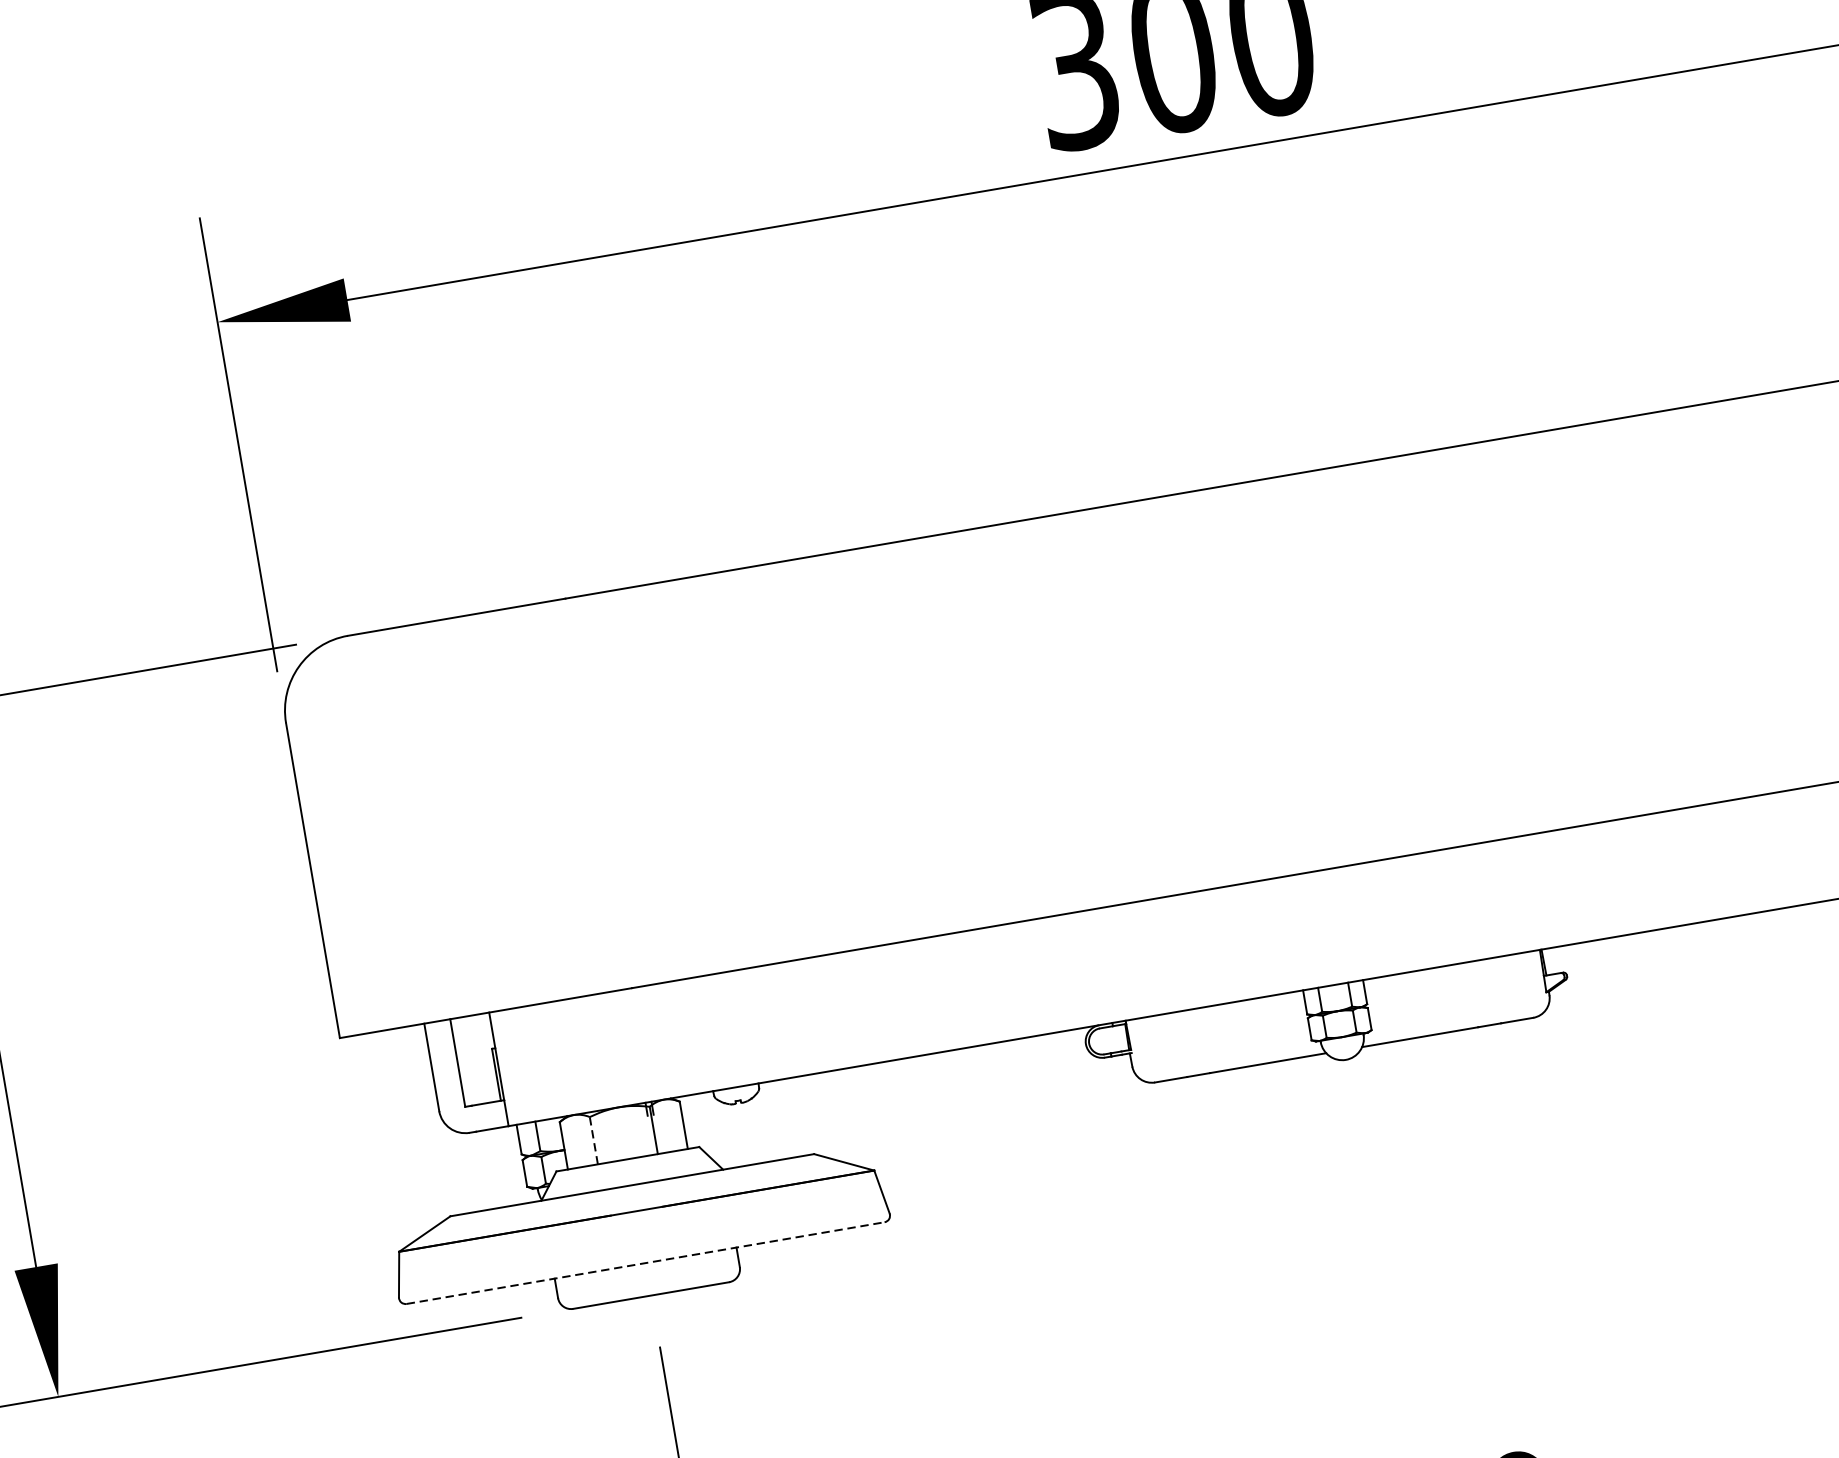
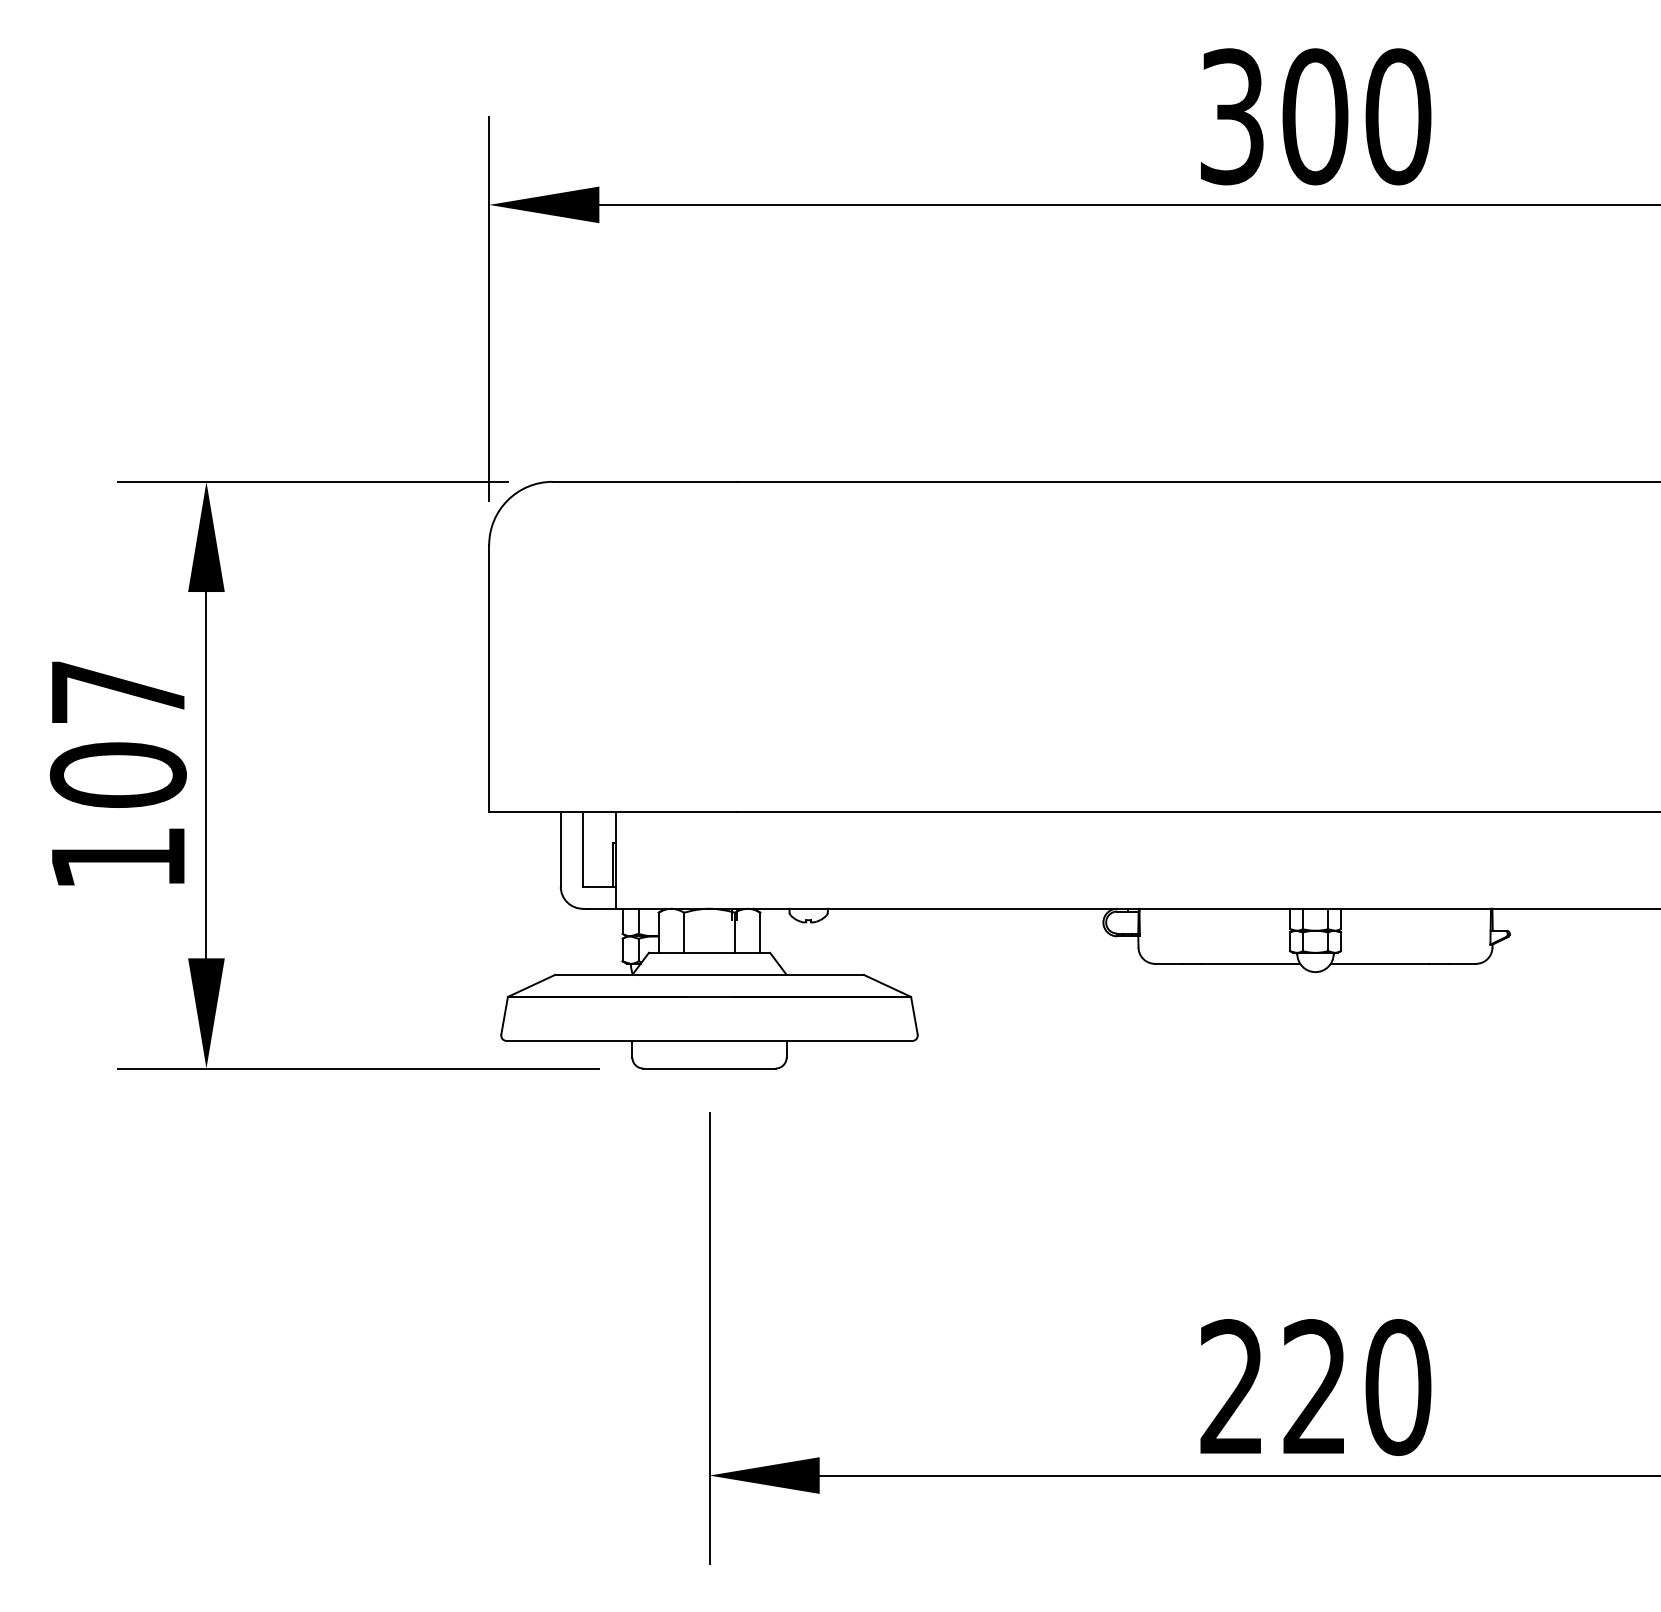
line: (594, 1140) -> (684, 932), dashed -> solid
line: (645, 1263) -> (709, 1041), dashed -> solid

